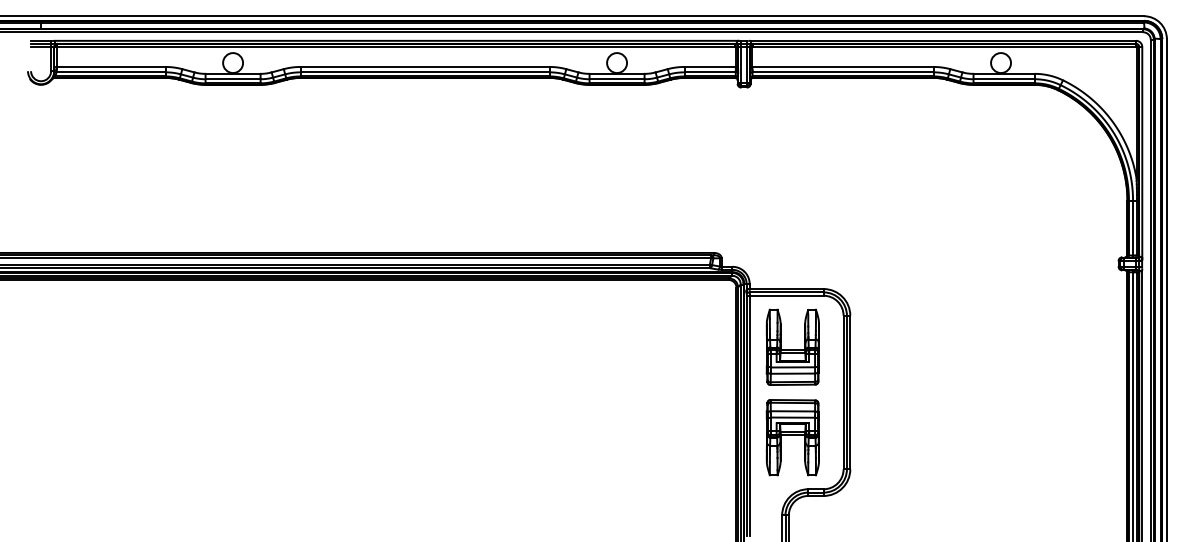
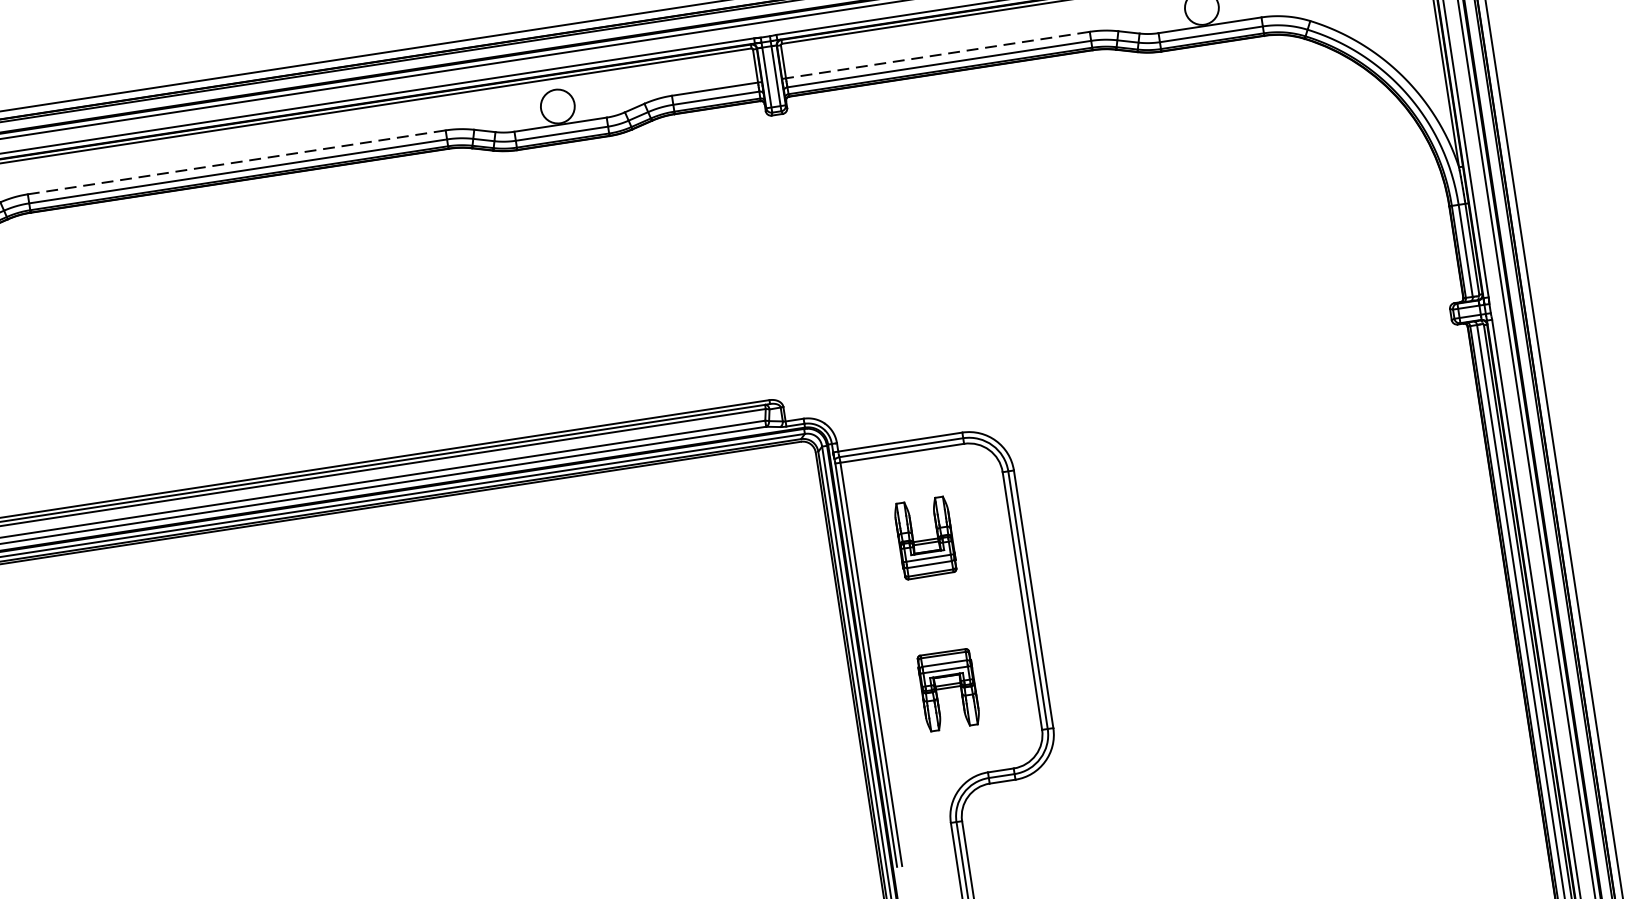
line: (425, 66) -> (237, 161), solid -> dashed
line: (841, 66) -> (935, 54), solid -> dashed
part: (792, 346) -> (924, 536), size x0.6
part: (792, 437) -> (948, 689), size x0.6

